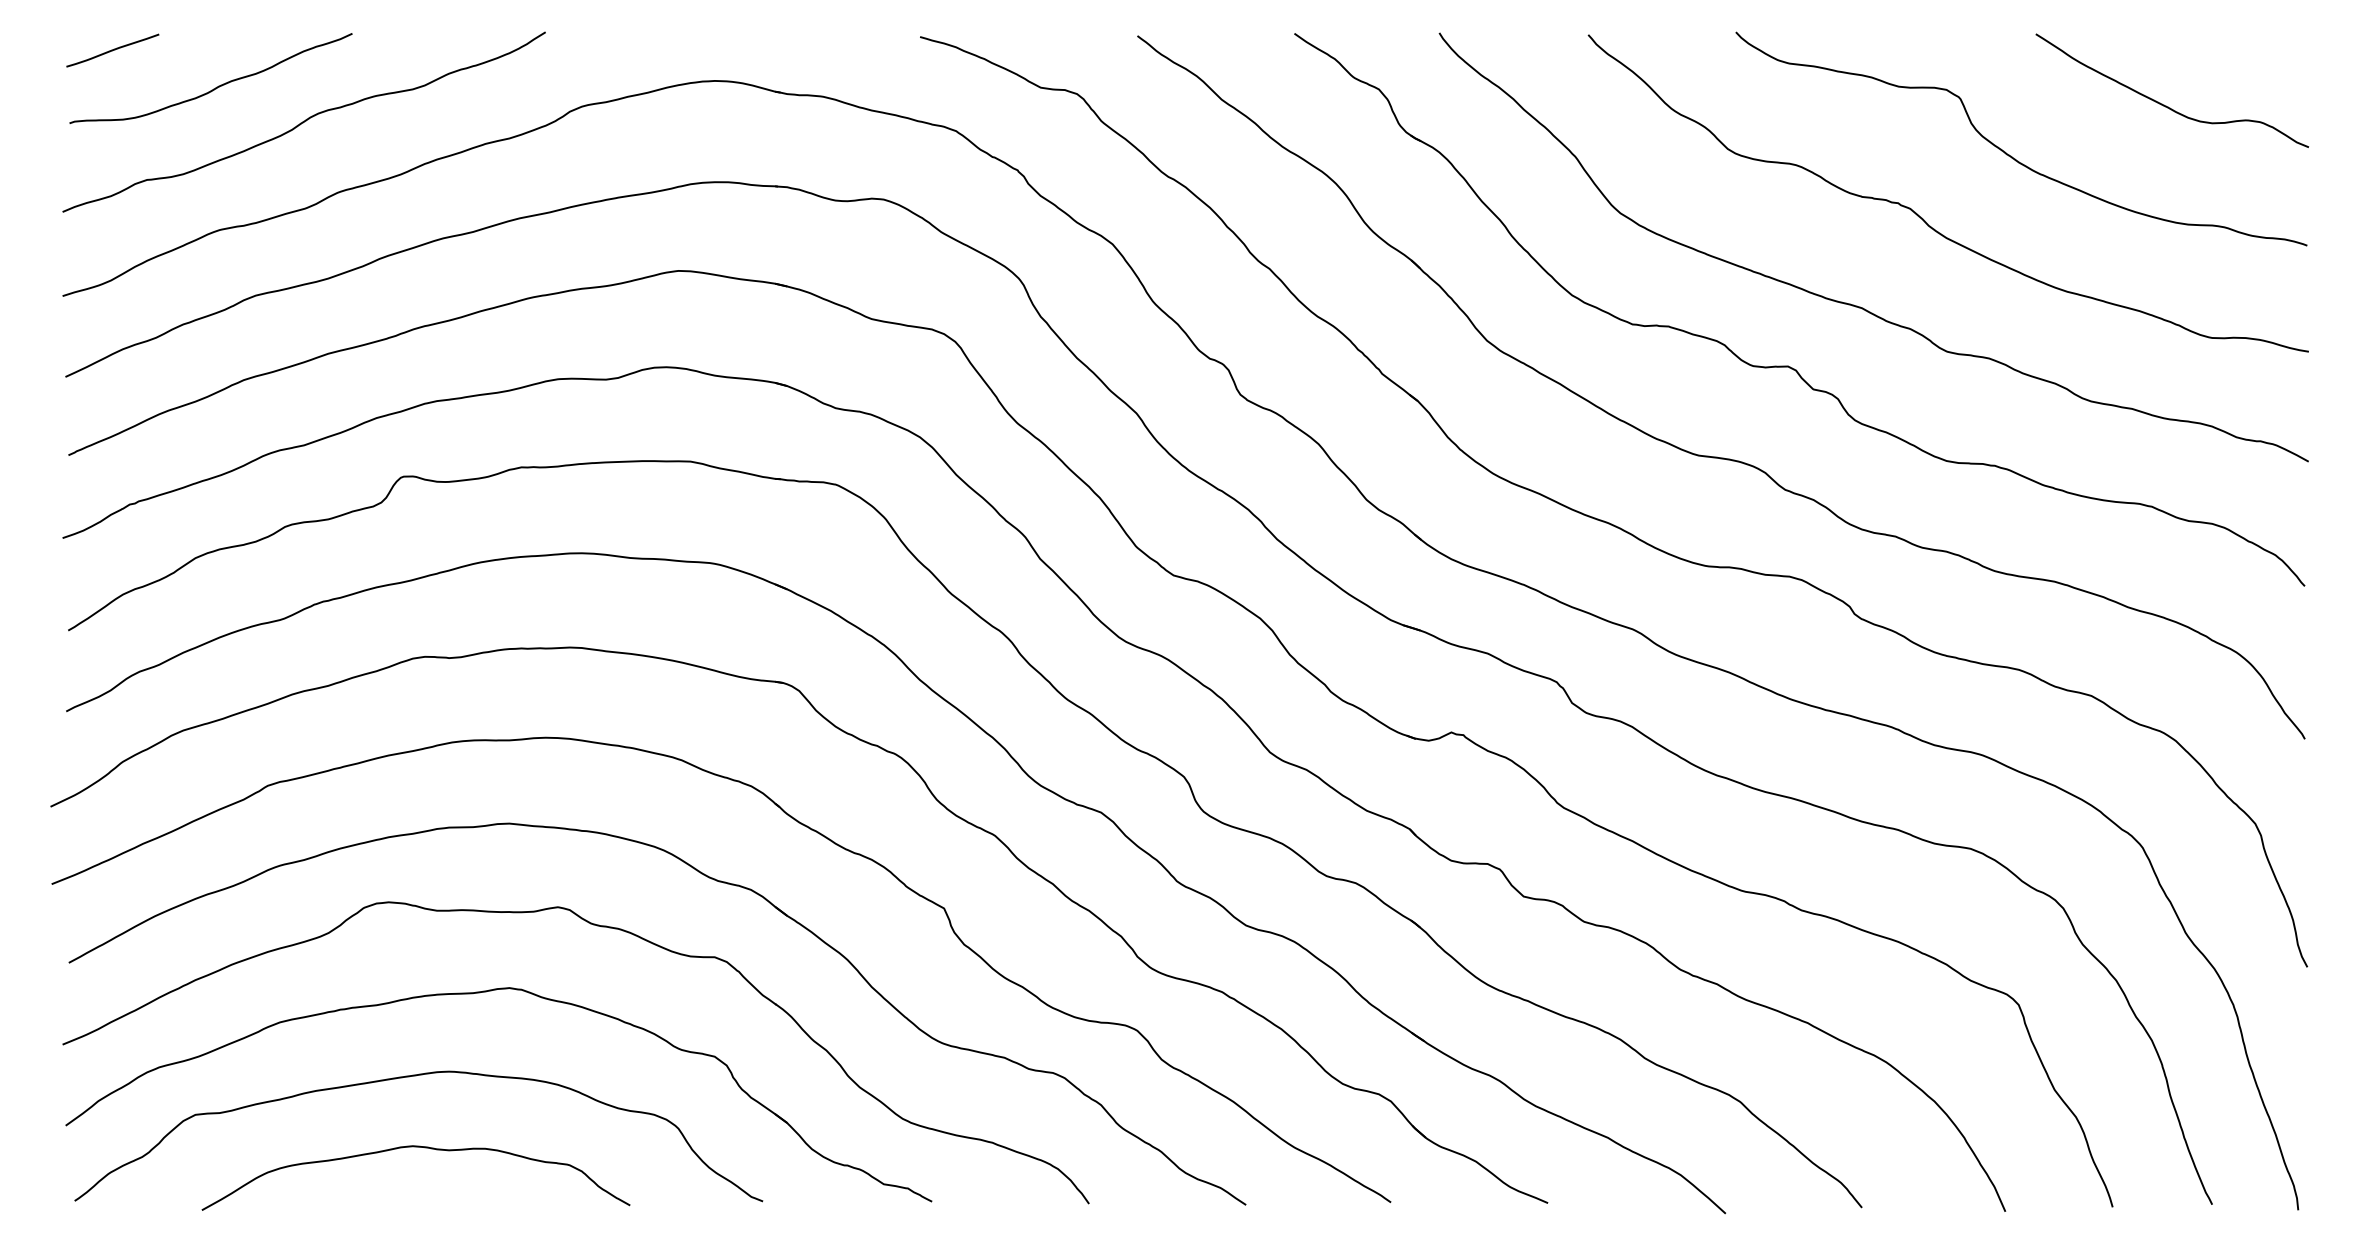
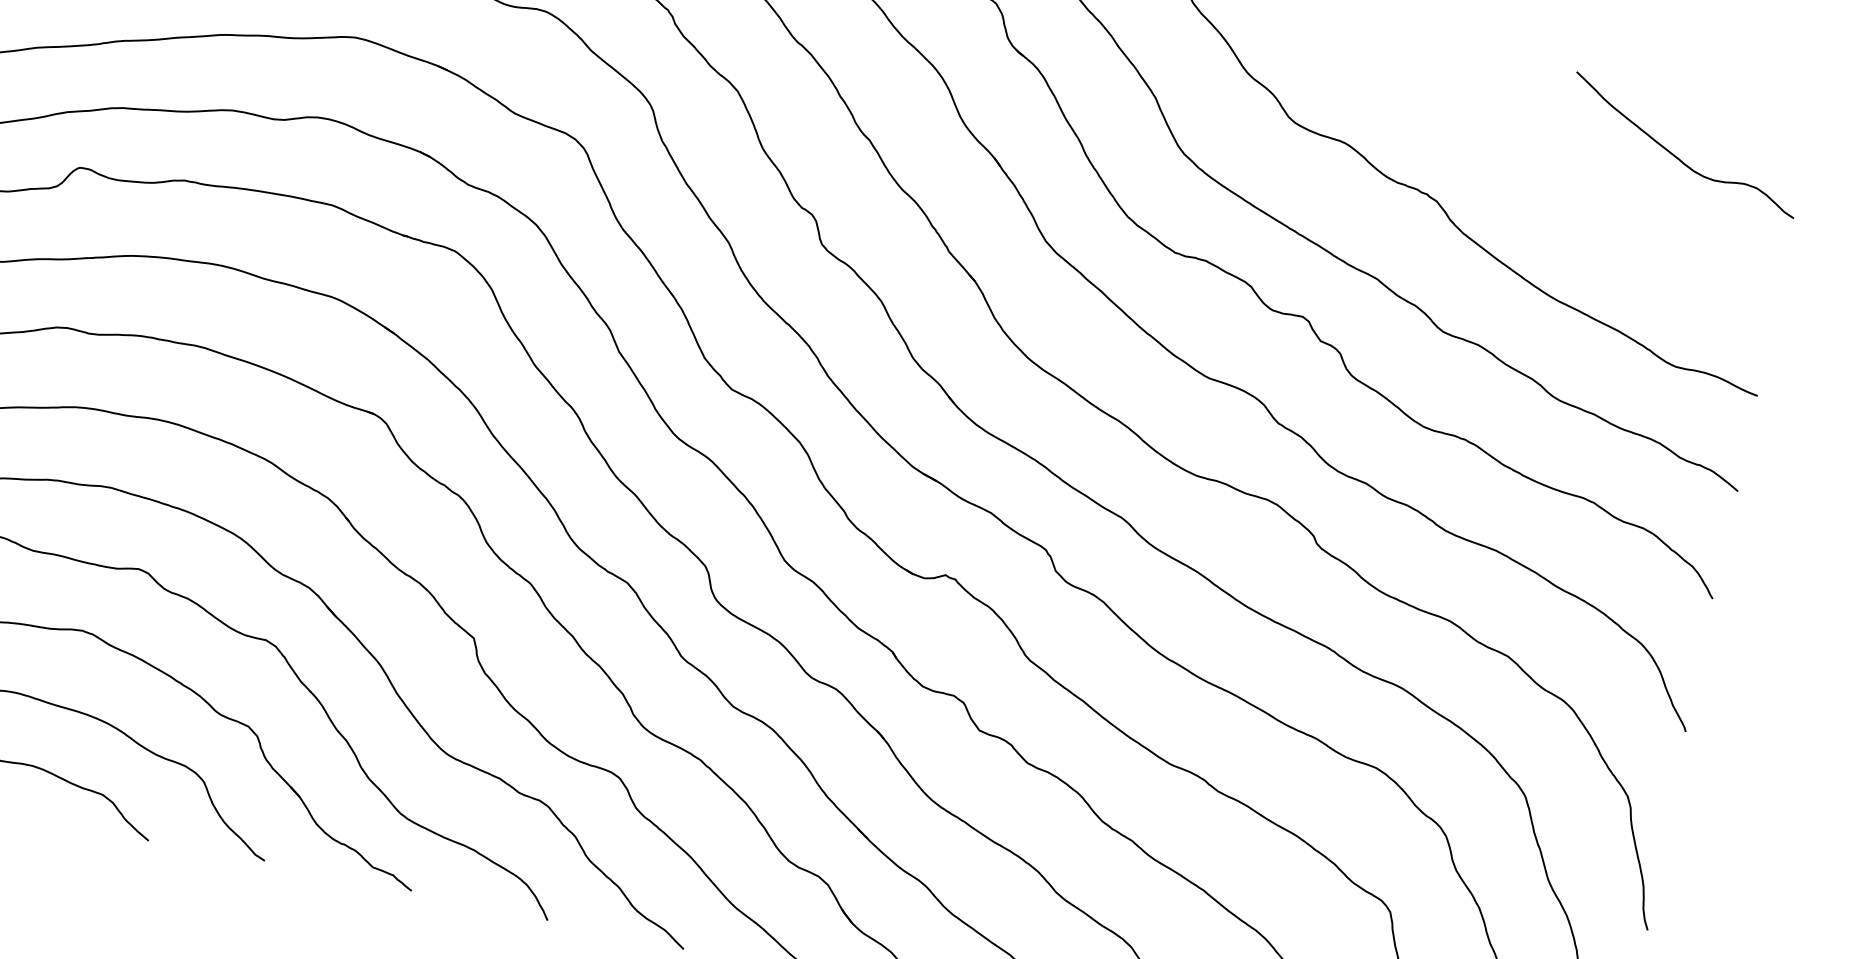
curve: (2009, 154) -> (1532, 171), removed

